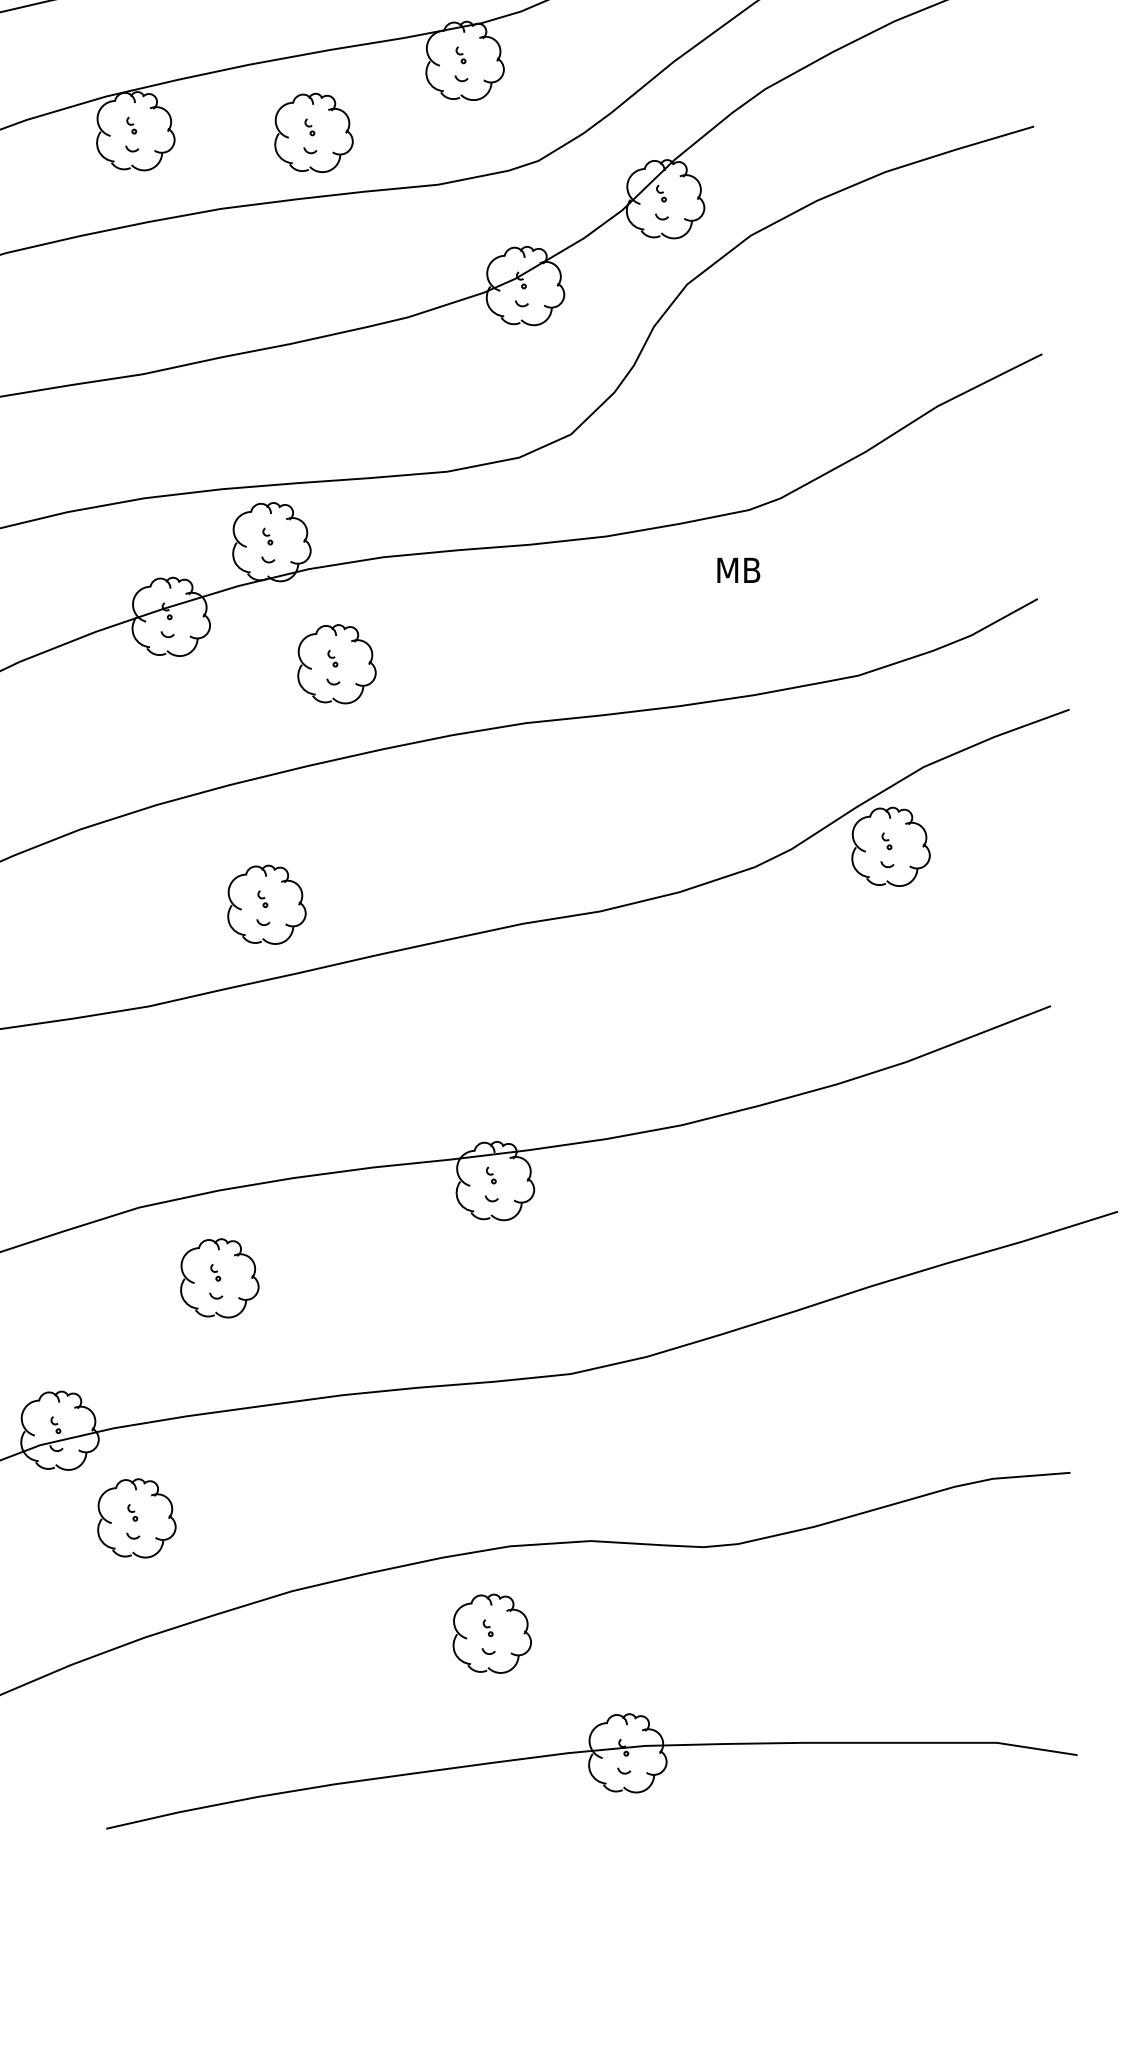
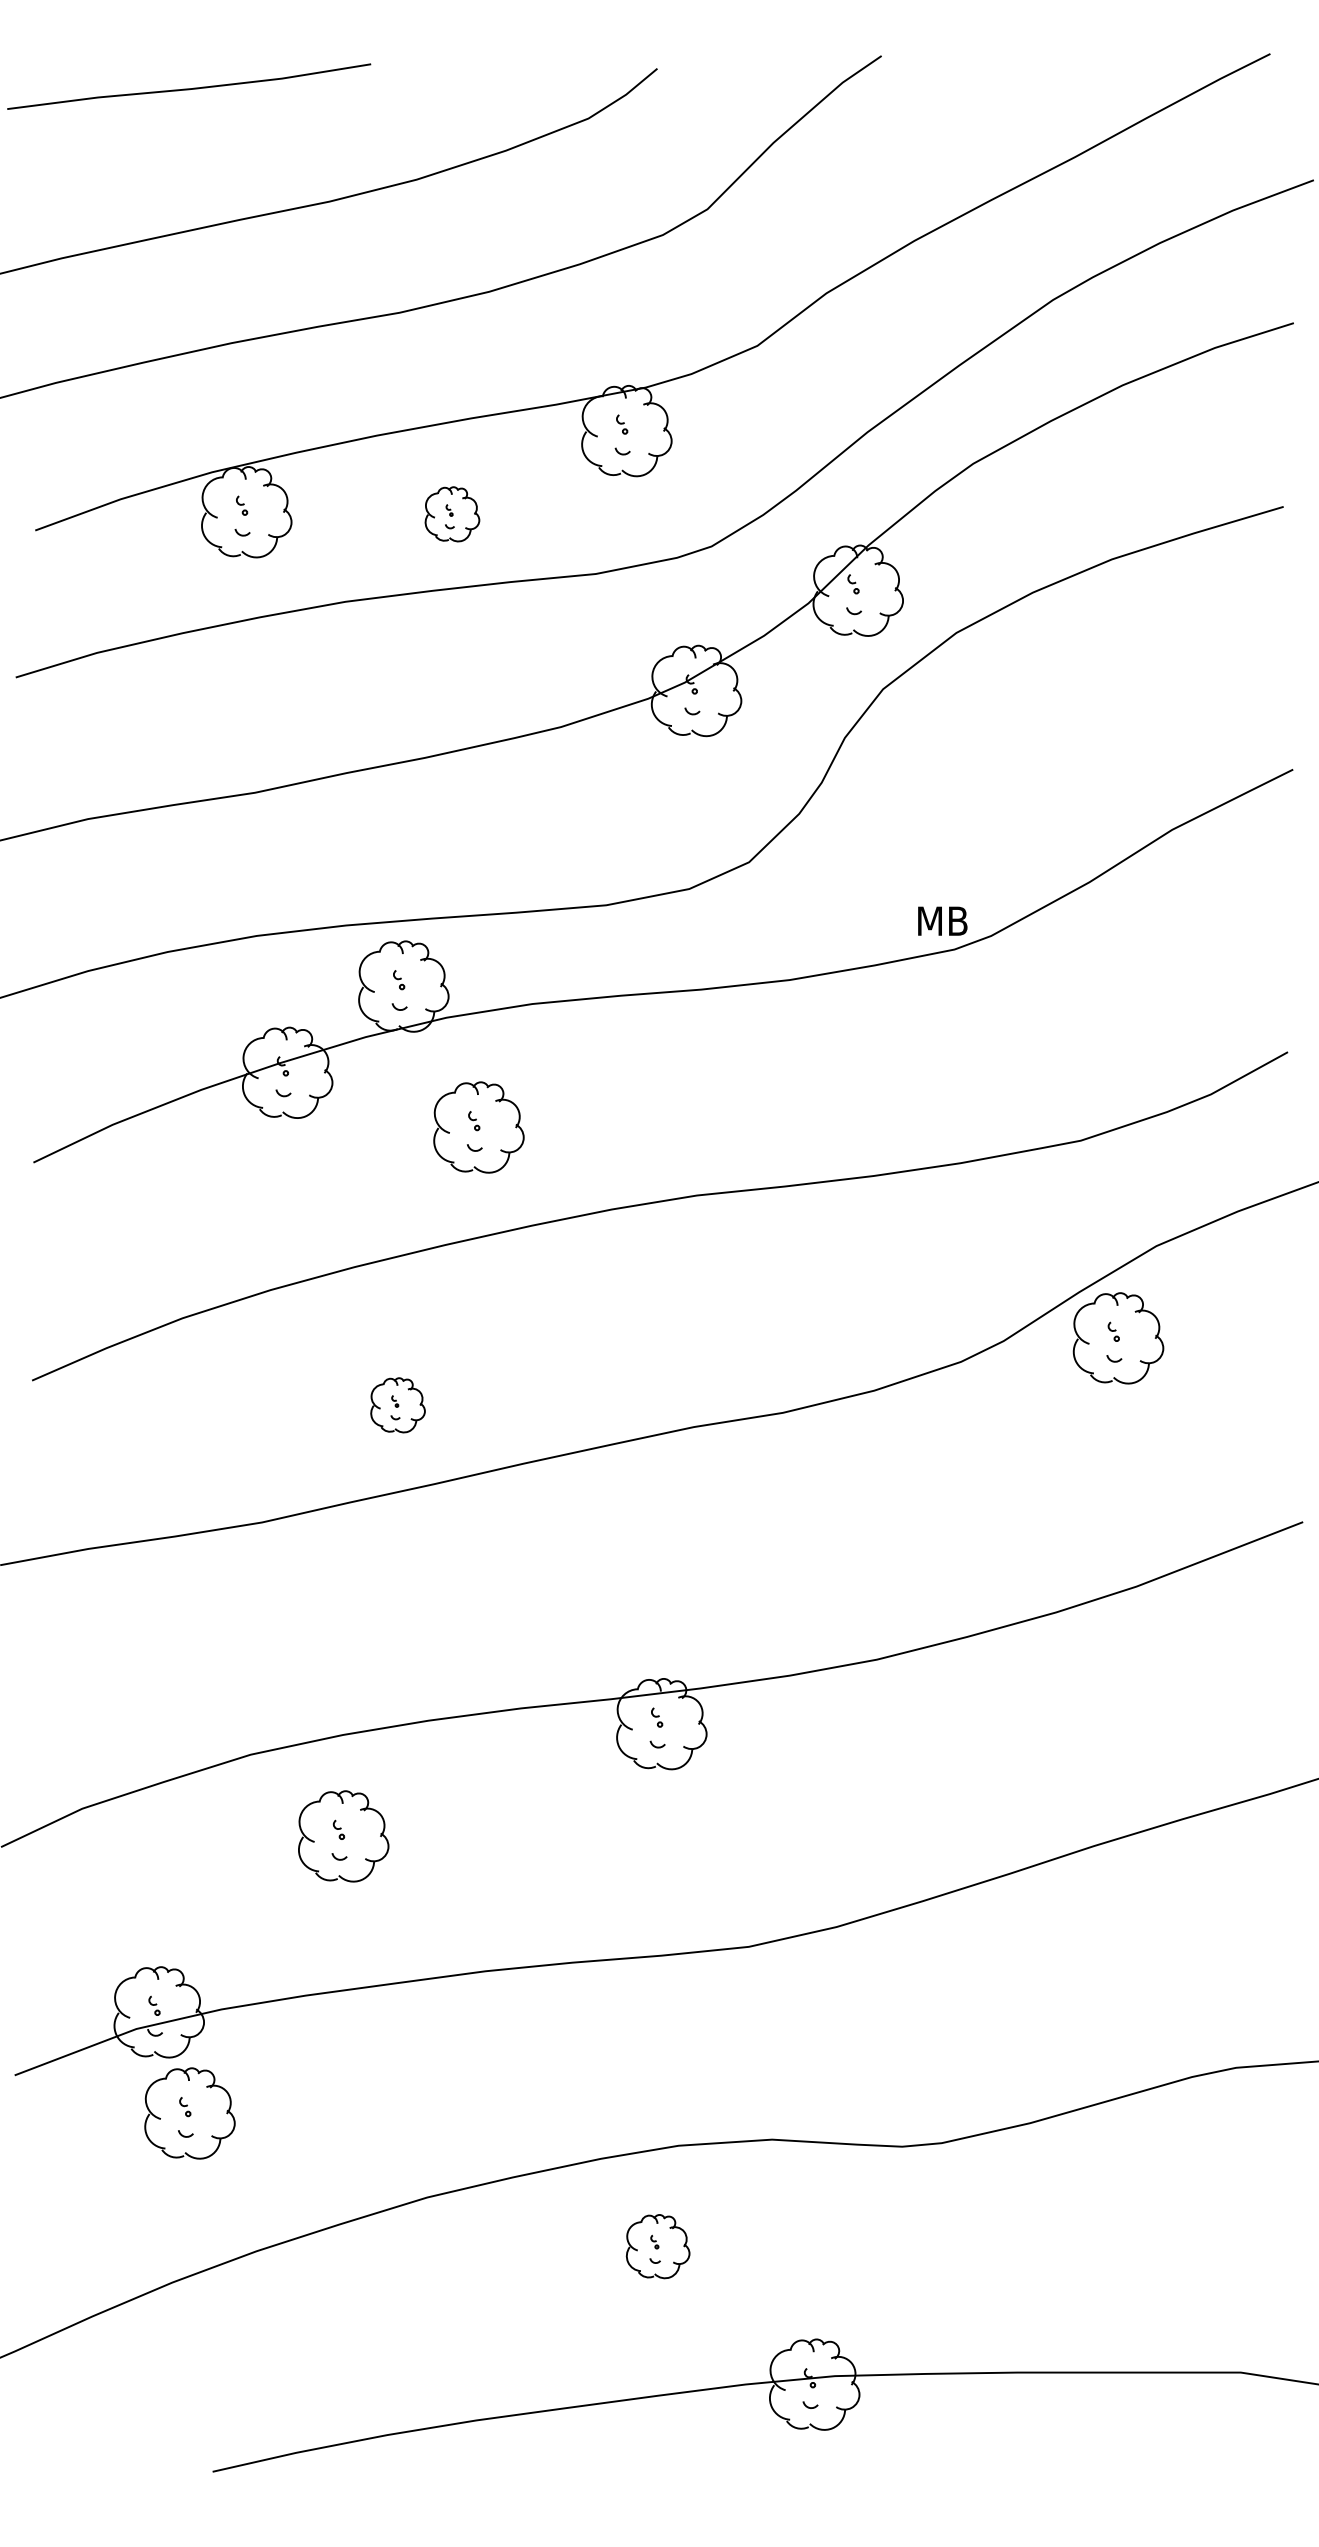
part: (314, 133) -> (452, 514), size x0.6
text: (738, 569) -> (942, 920), moved
part: (266, 905) -> (397, 1405), size x0.6
part: (136, 1518) -> (189, 2113), moved
part: (491, 1633) -> (657, 2246), size x0.7

